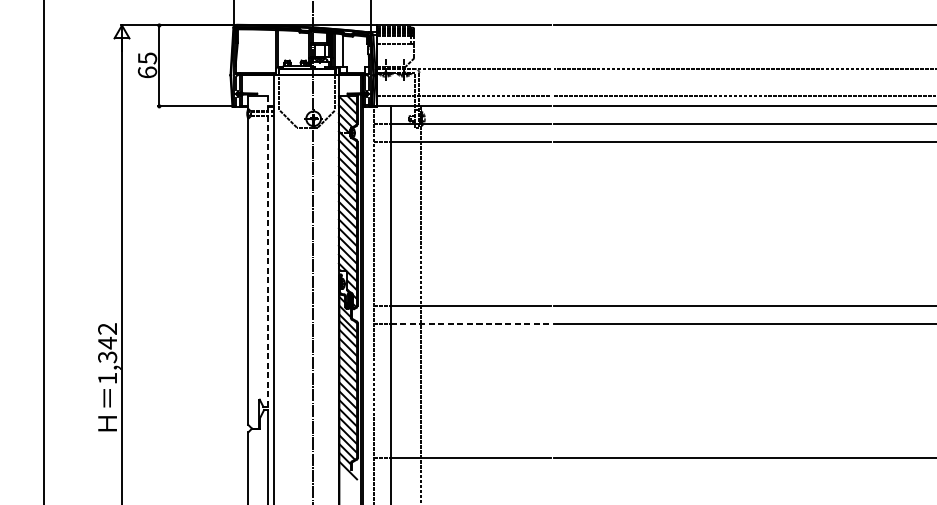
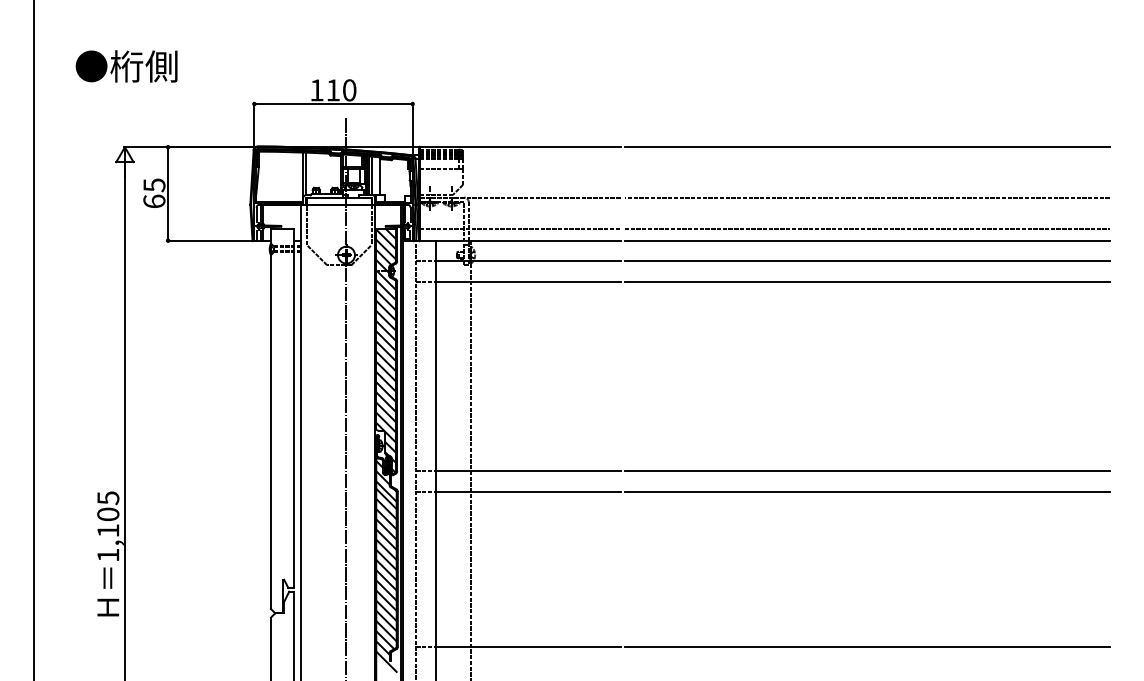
line: (267, 252) -> (293, 409), dashed -> solid
line: (471, 323) -> (528, 491), dashed -> solid
text: (107, 343) -> (108, 514), 1,342 -> 1,105

